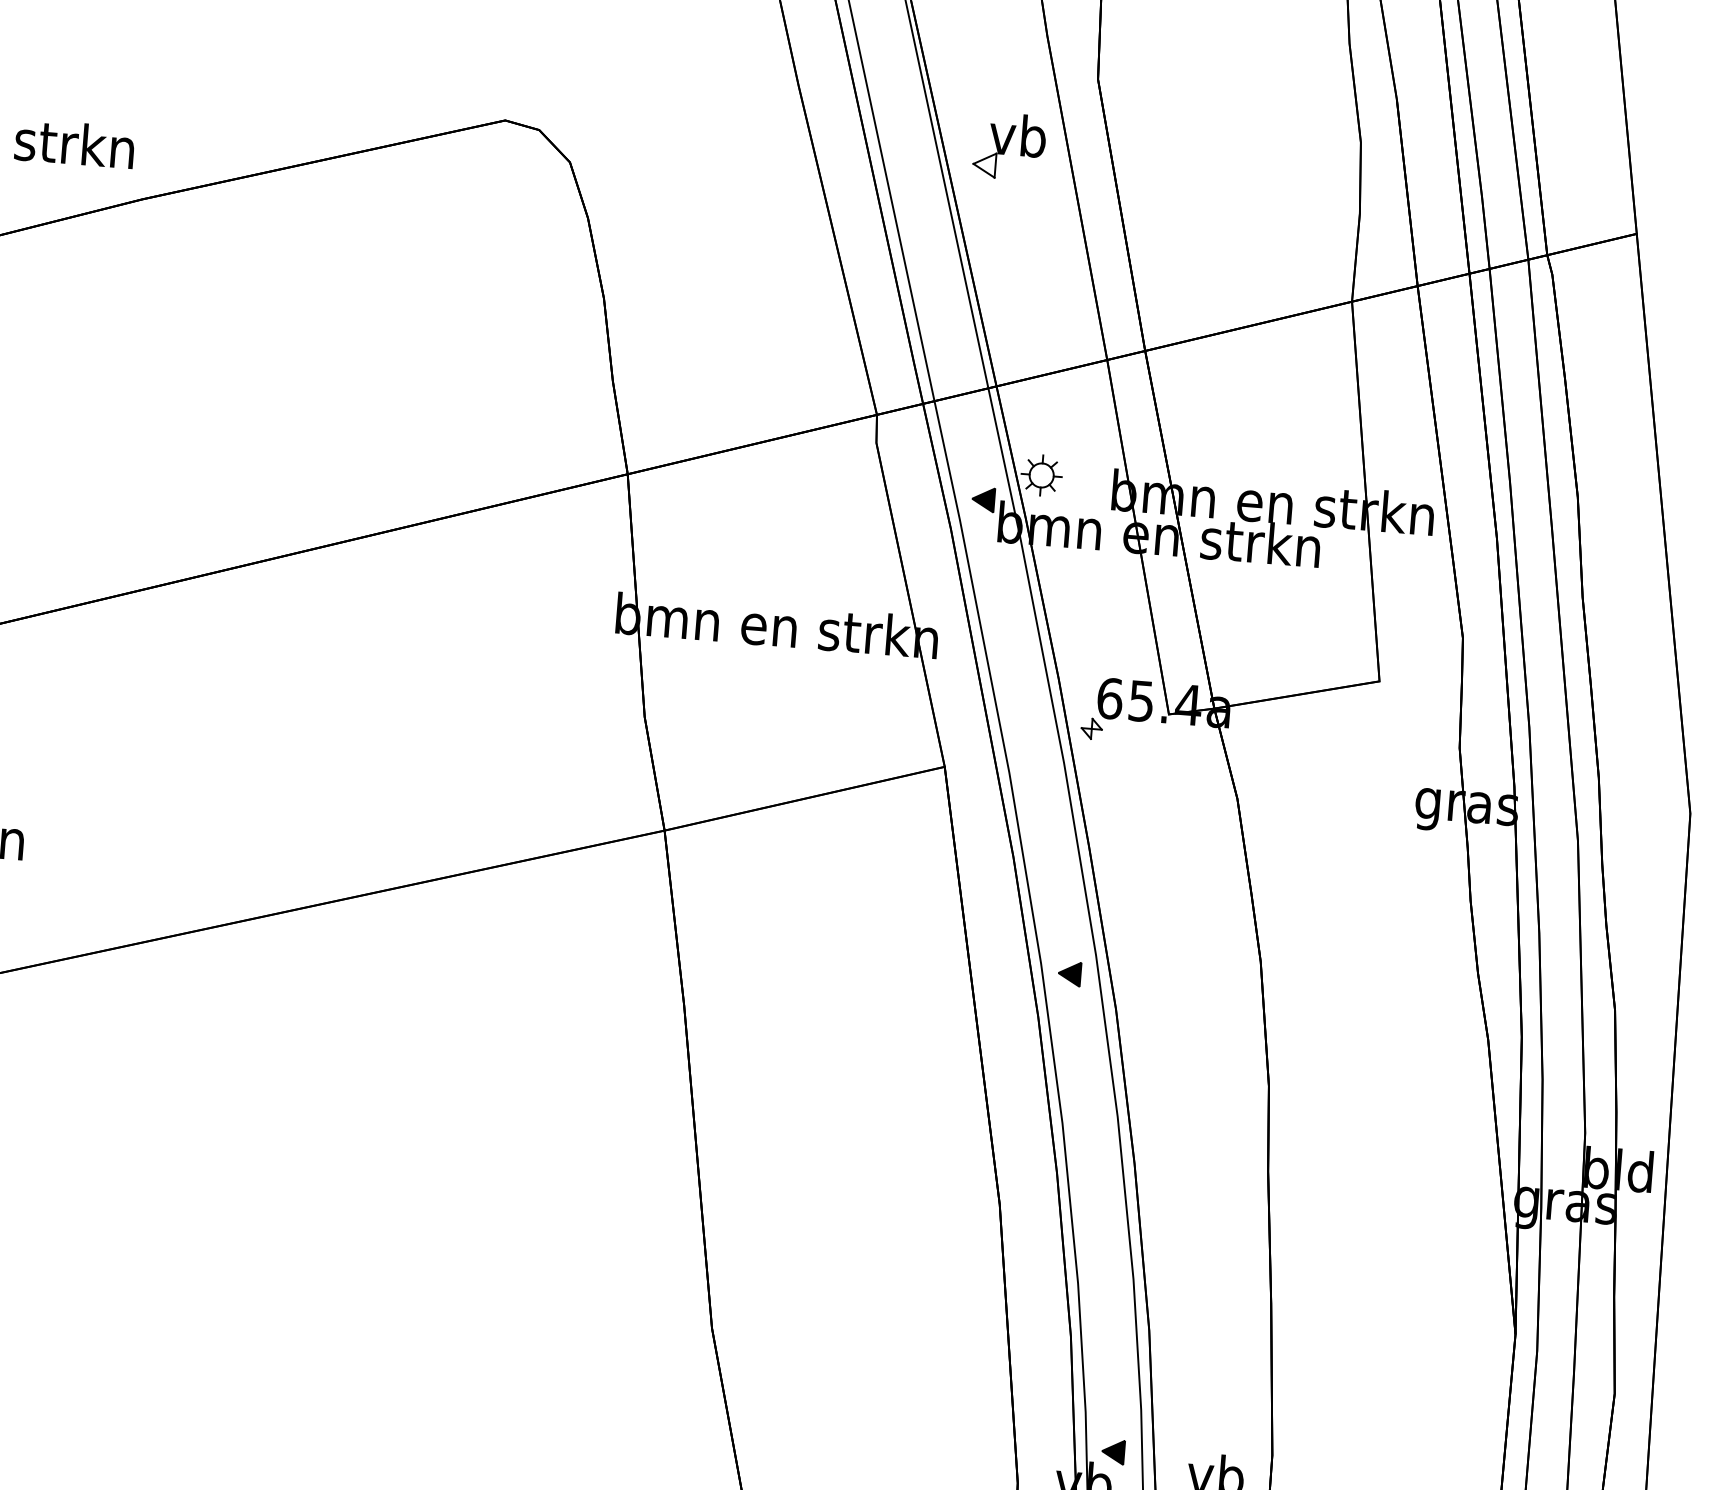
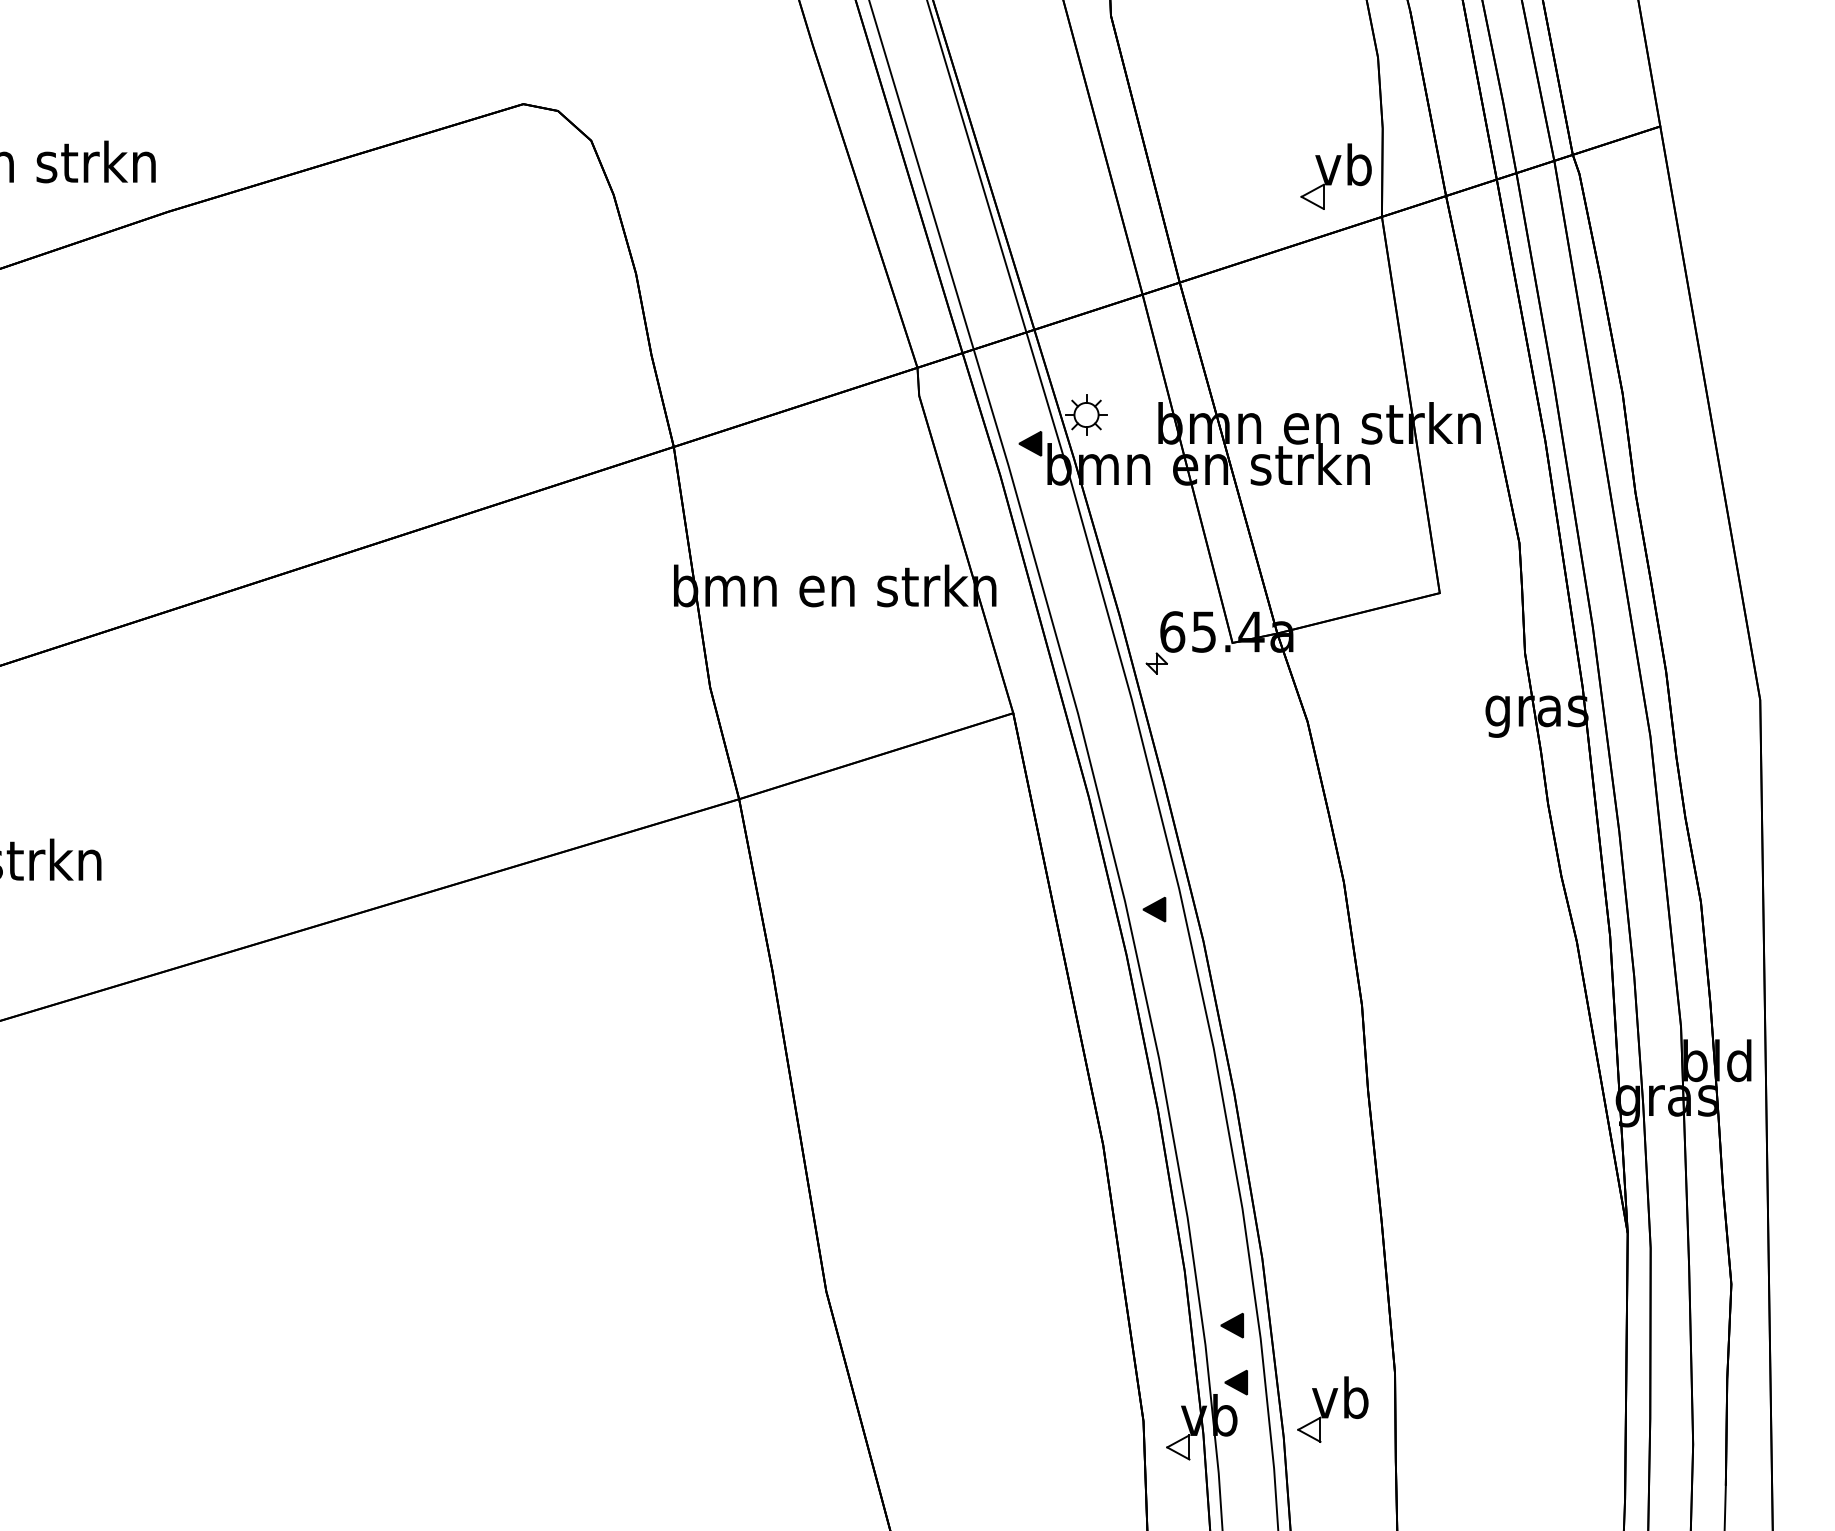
part: (1008, 146) -> (1335, 176), moved
part: (1113, 1394) -> (1231, 1325), added

